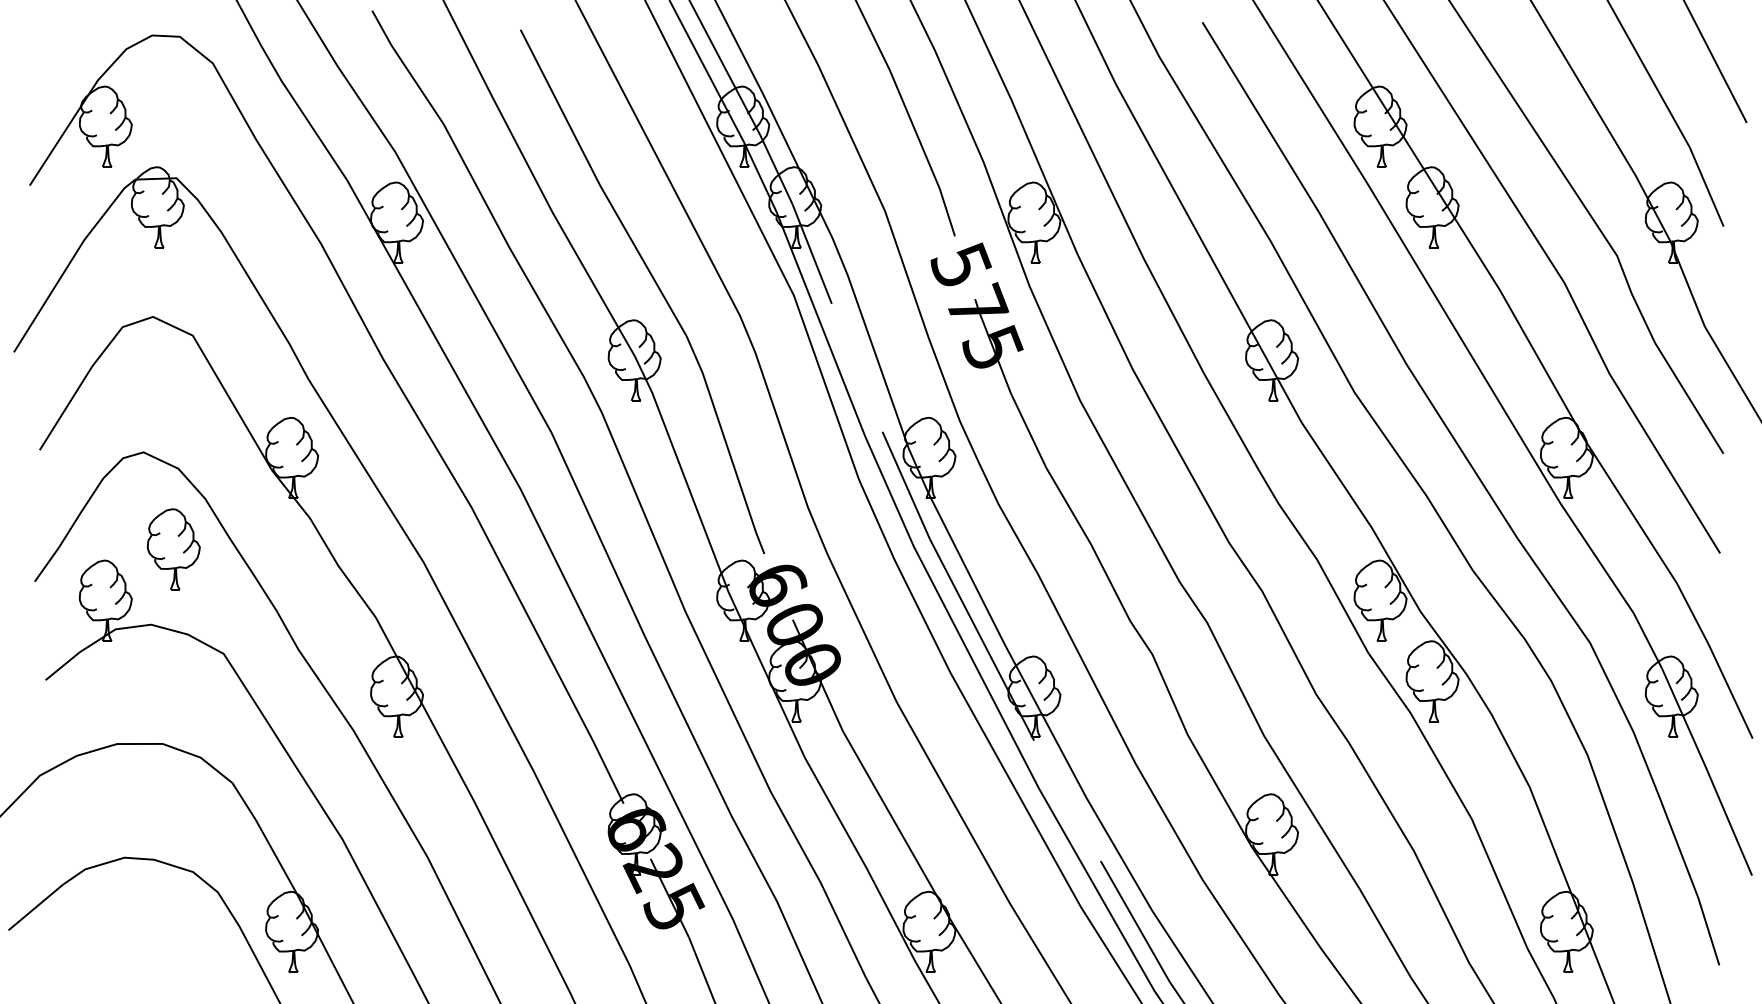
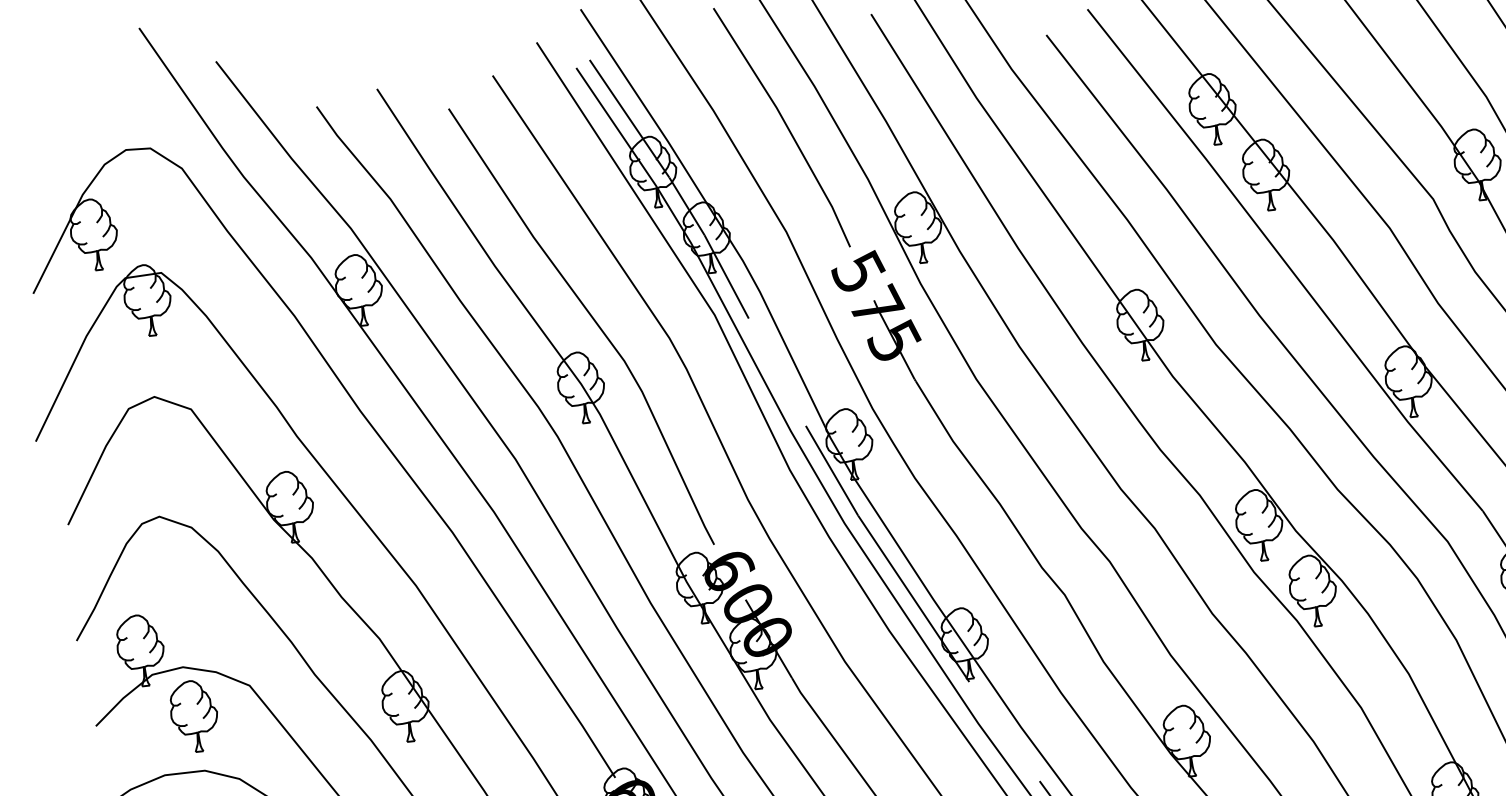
part: (173, 549) -> (194, 716), moved

